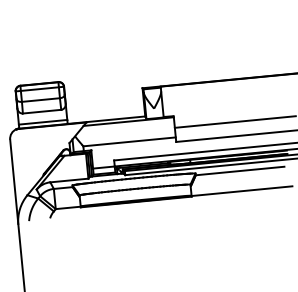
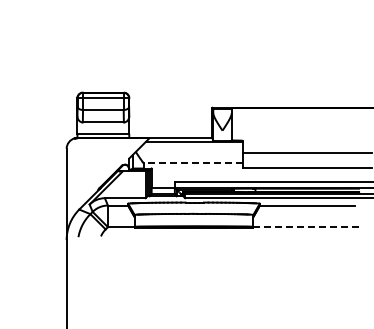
line: (129, 142) -> (192, 163), solid -> dashed
line: (242, 191) -> (307, 227), solid -> dashed

